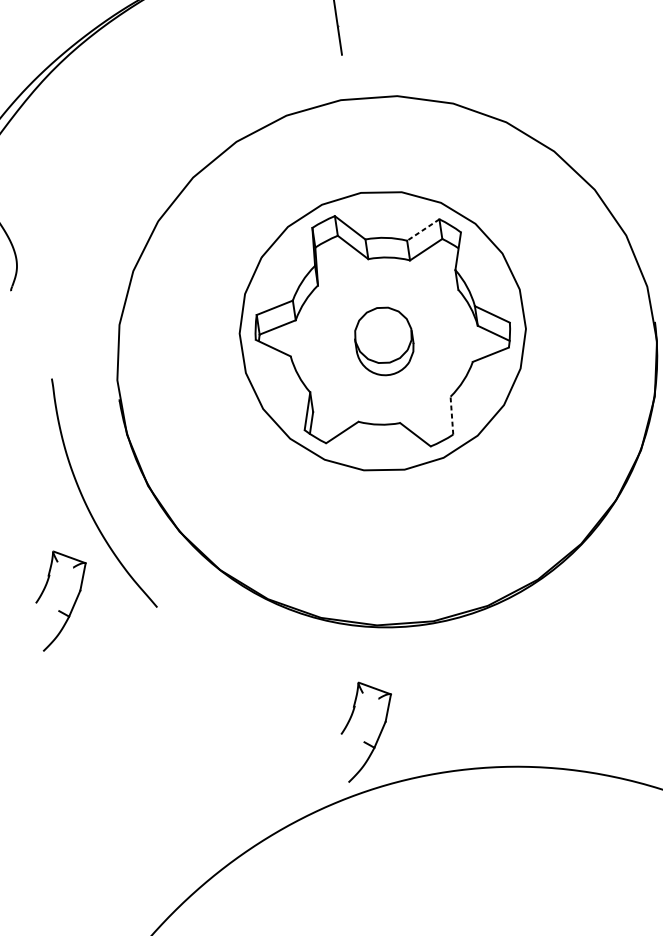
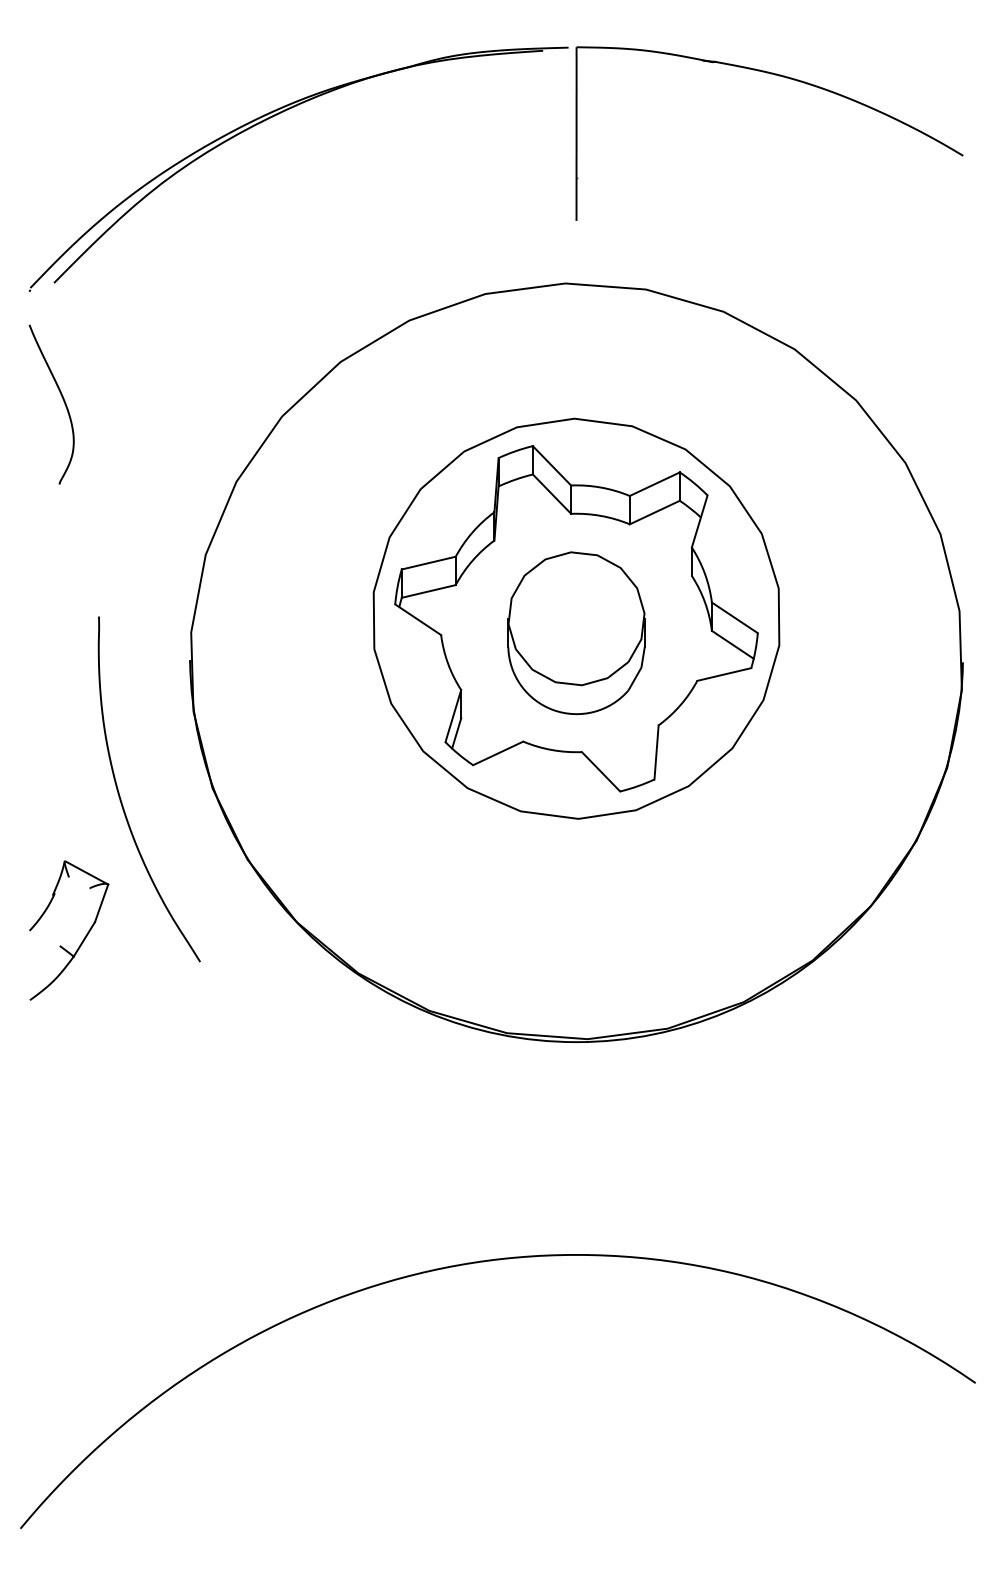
line: (423, 230) -> (654, 484), dashed -> solid
part: (384, 341) -> (576, 633), size x1.67
line: (451, 415) -> (656, 751), dashed -> solid
part: (379, 734) -> (487, 1187), removed

